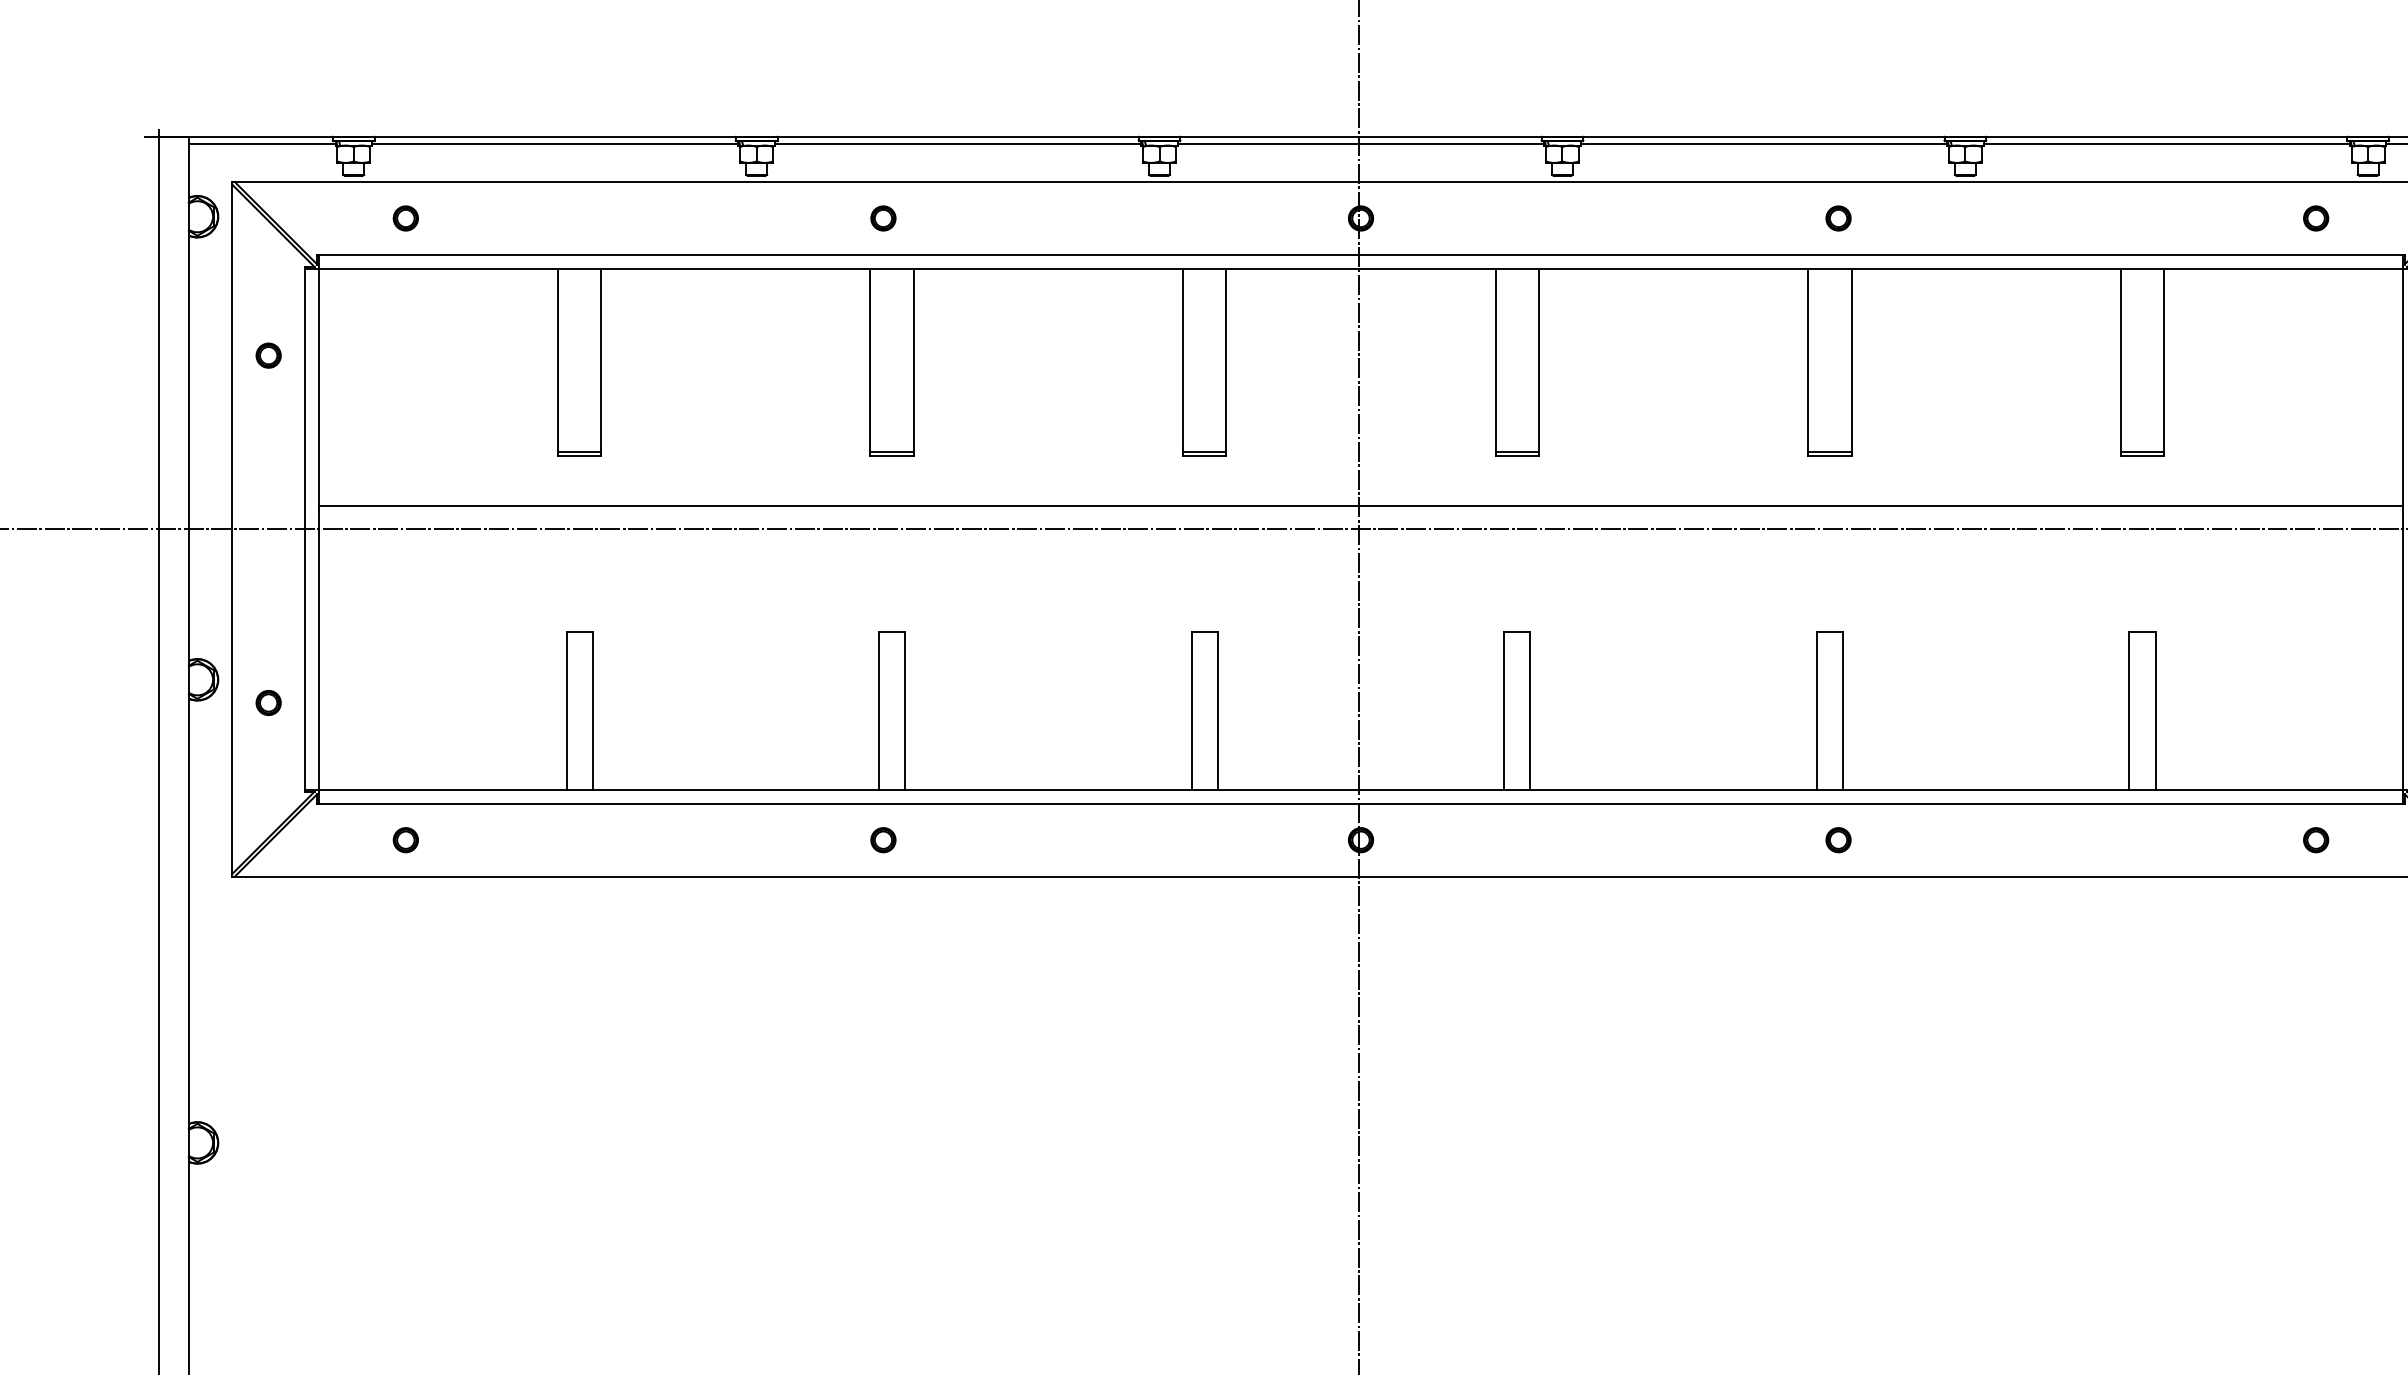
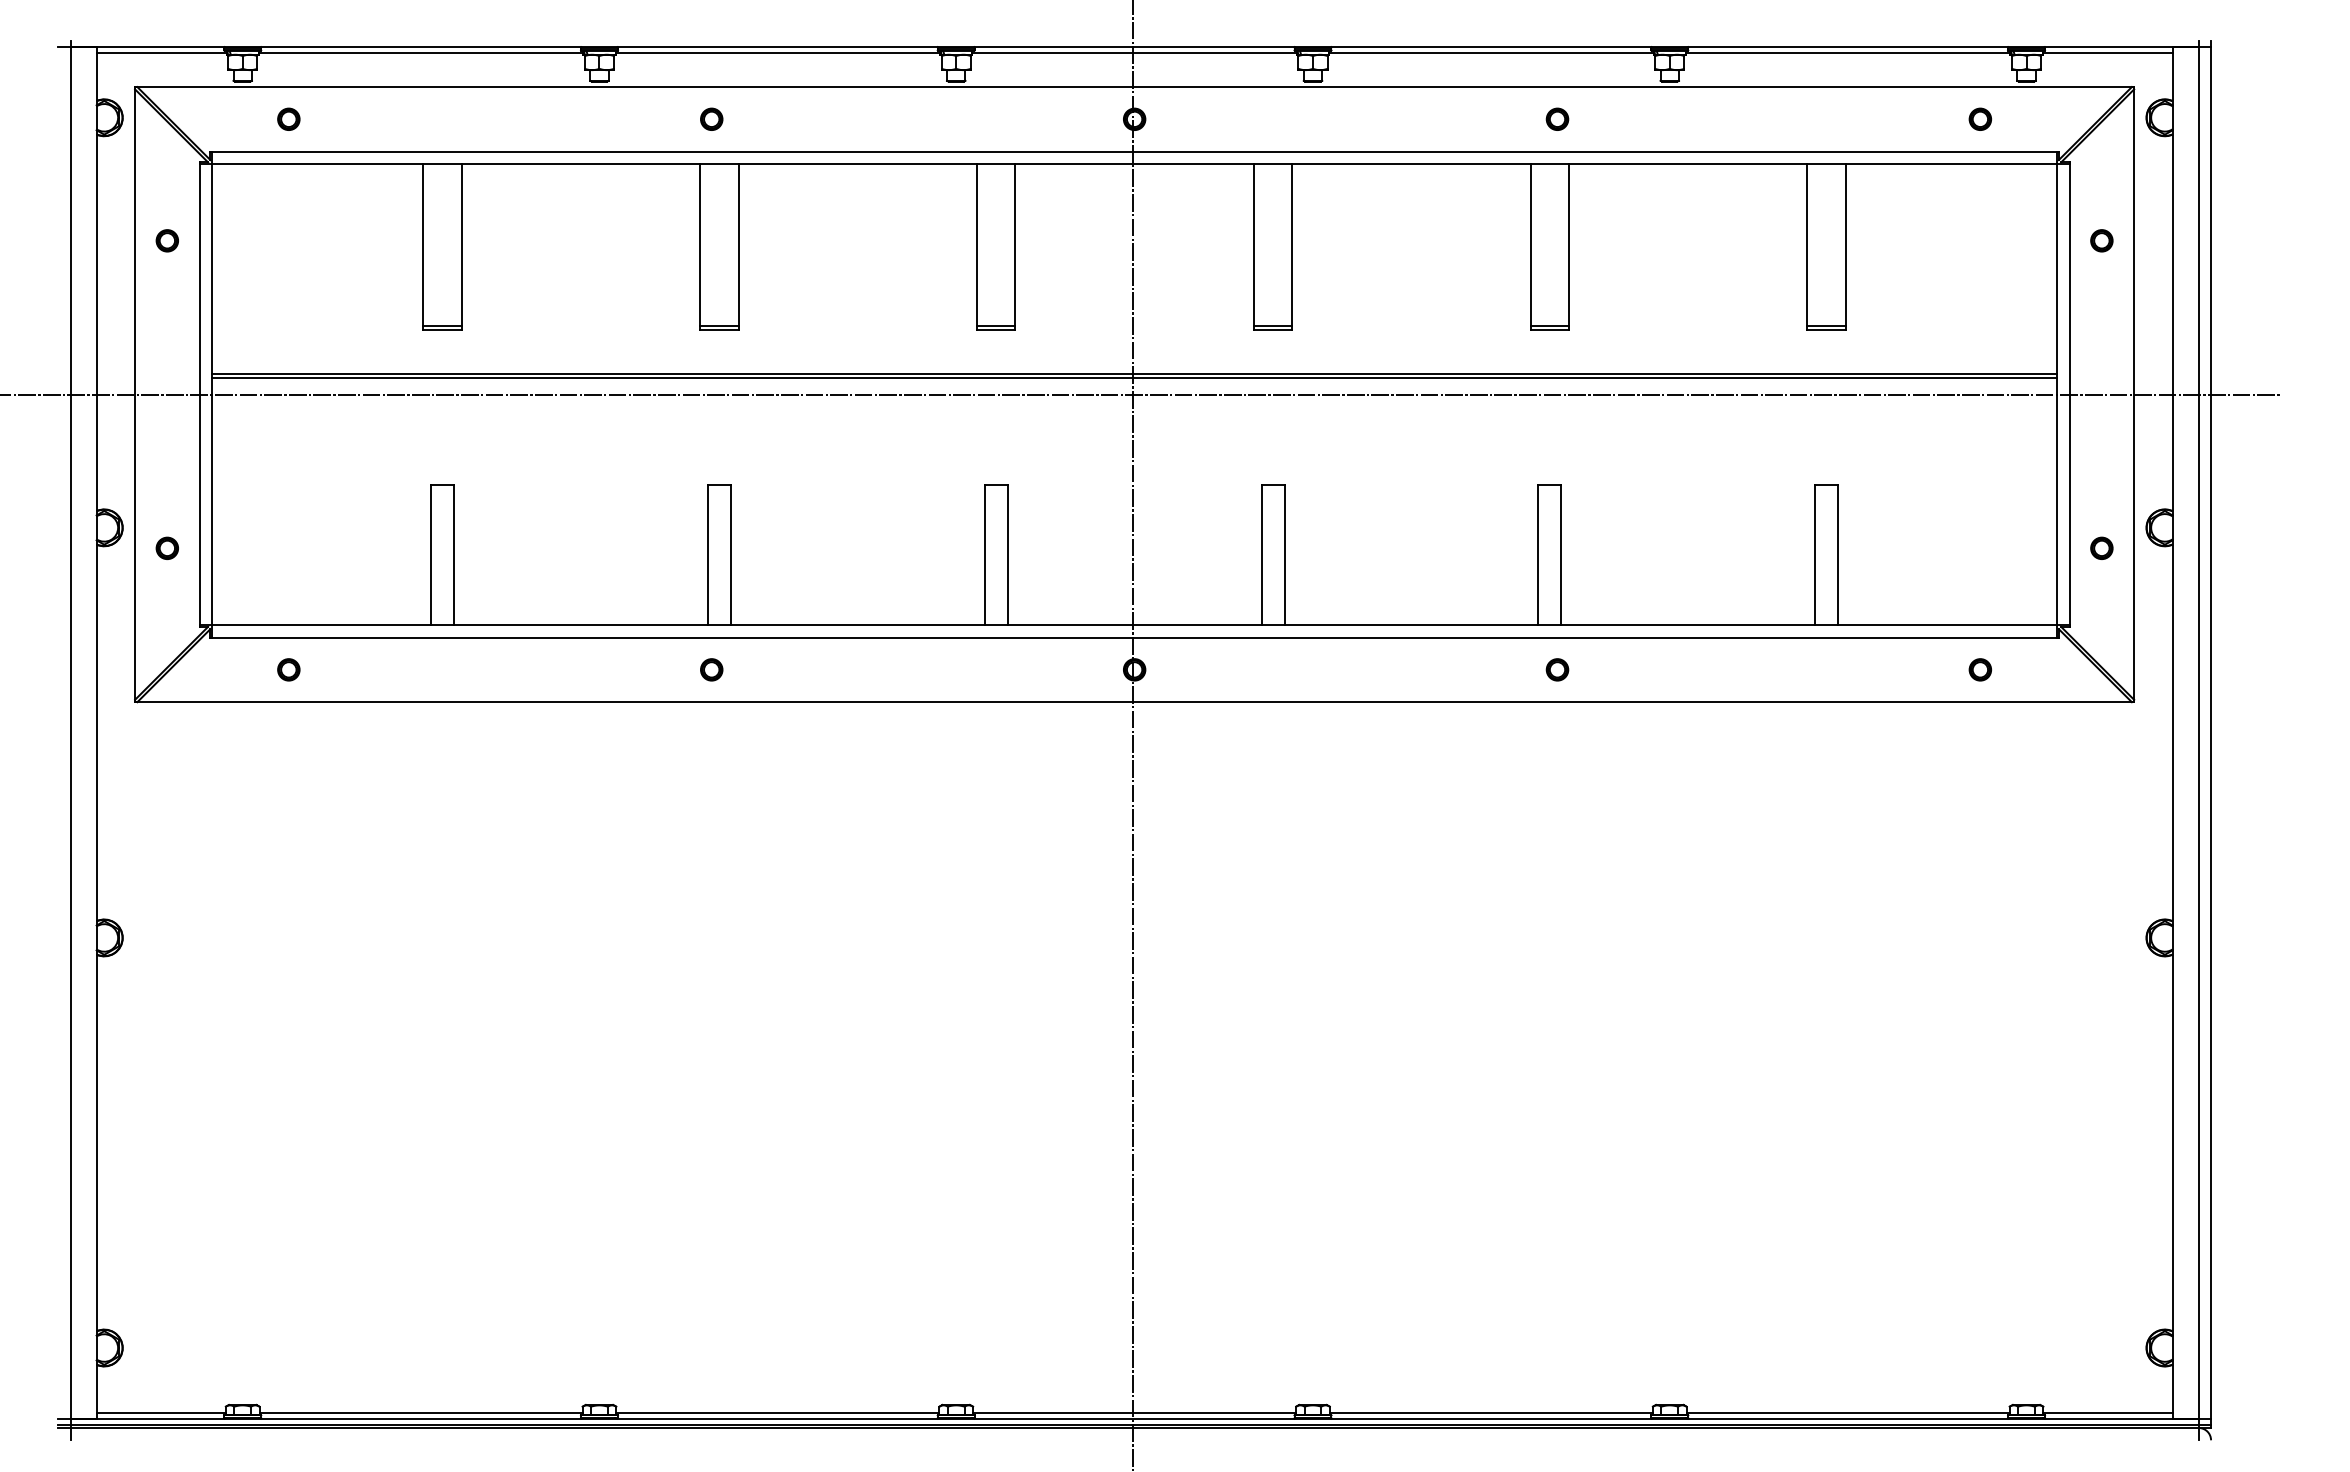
line: (1360, 510) -> (1134, 377), added

